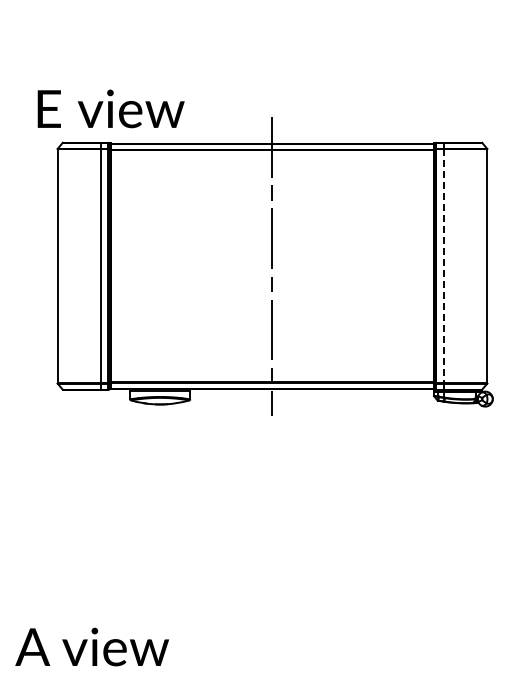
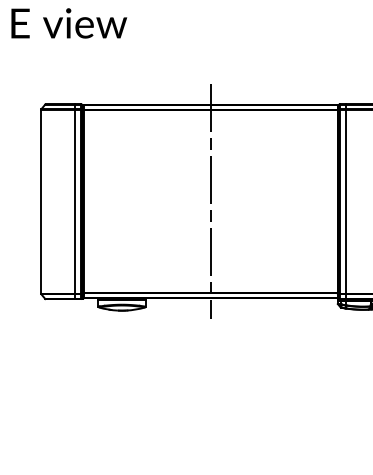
text: (110, 108) -> (68, 23), moved
line: (444, 266) -> (346, 201), dashed -> solid

